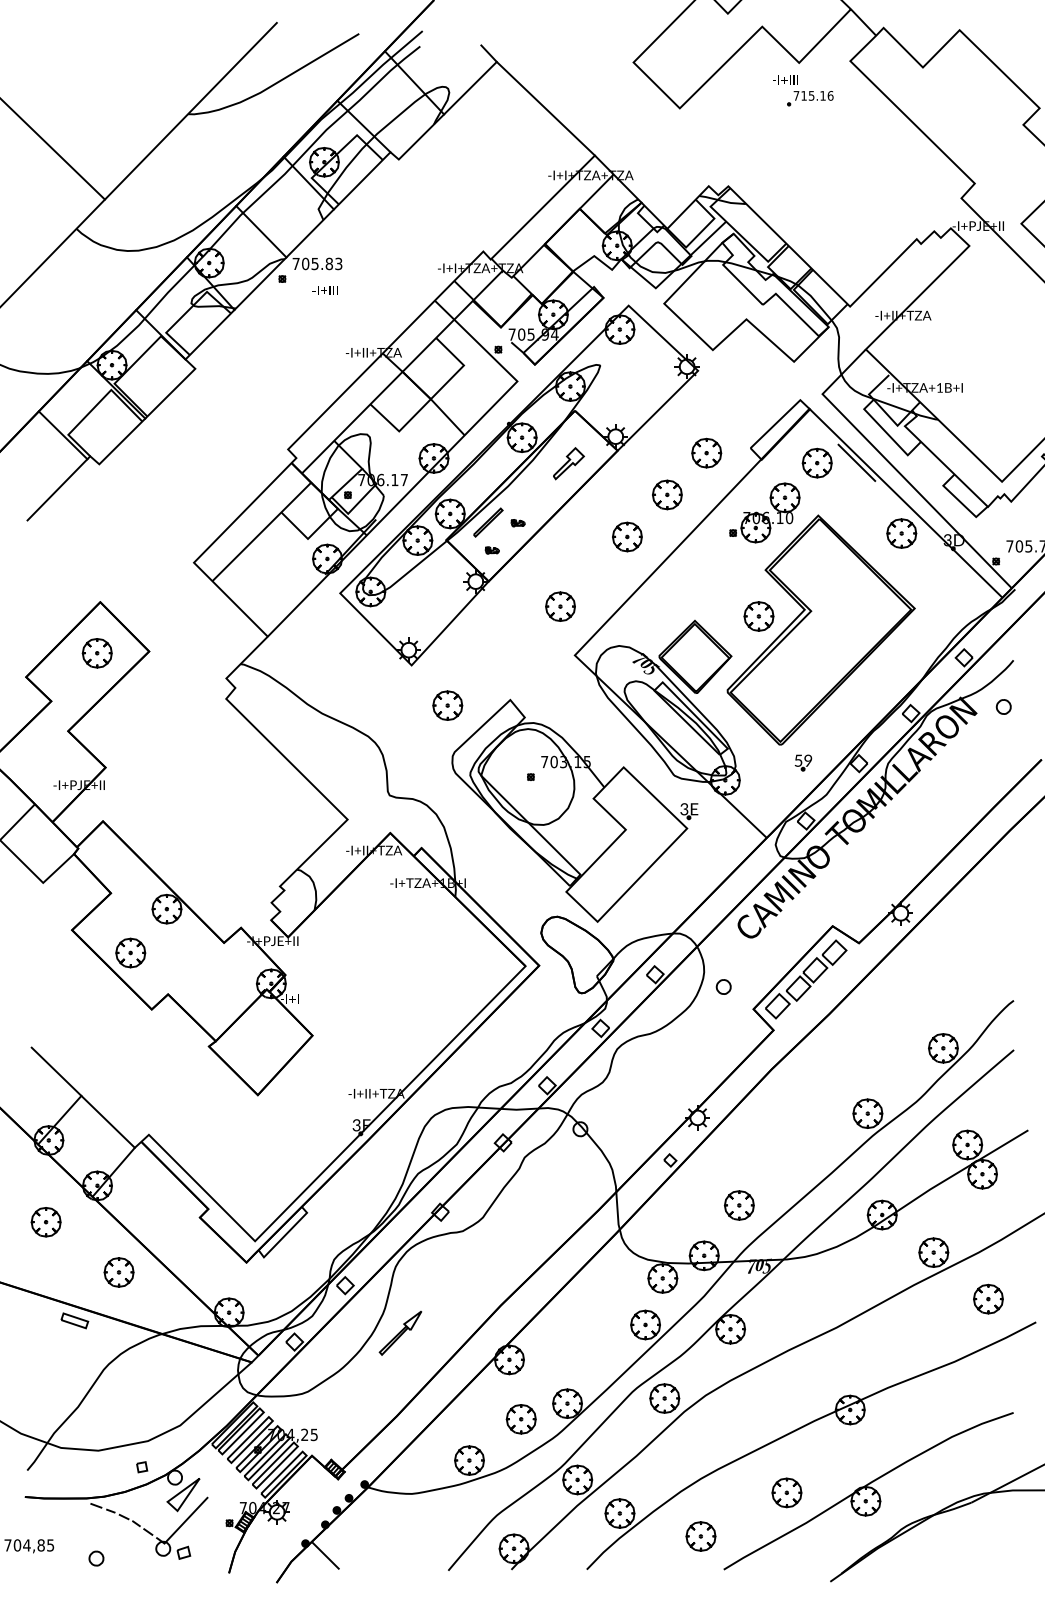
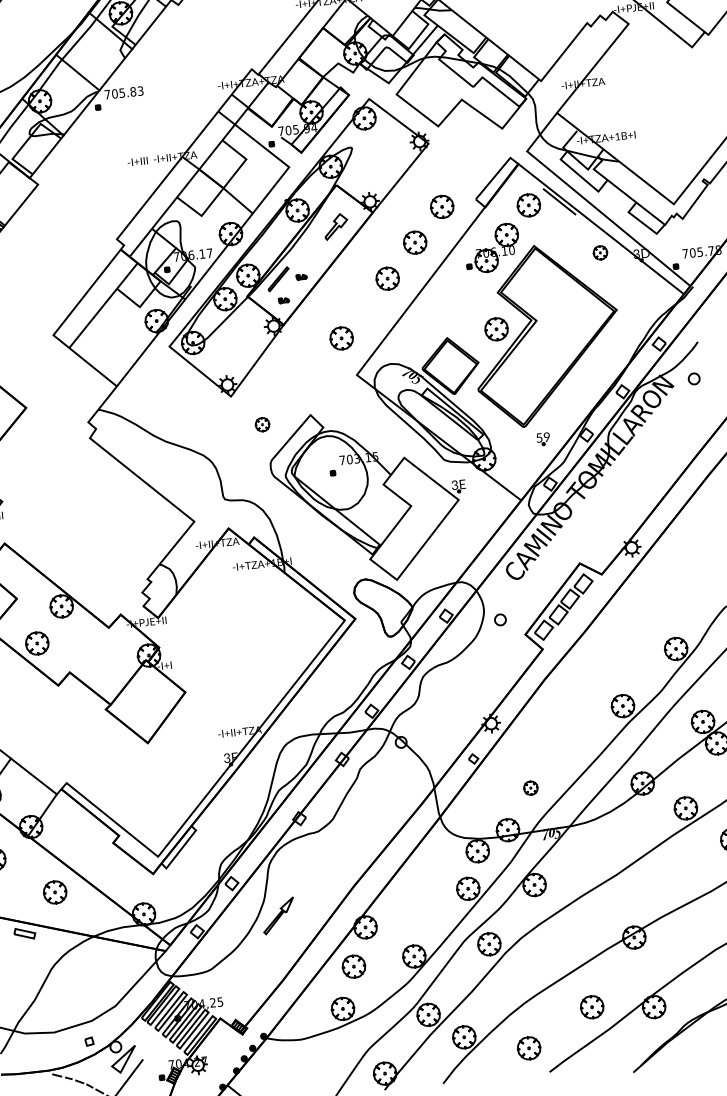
text: (324, 290) -> (137, 161), moved
part: (901, 533) -> (600, 252), size x0.6
part: (447, 705) -> (262, 424), size x0.6
part: (738, 1205) -> (530, 788), size x0.6
part: (520, 1419) -> (353, 966), moved

